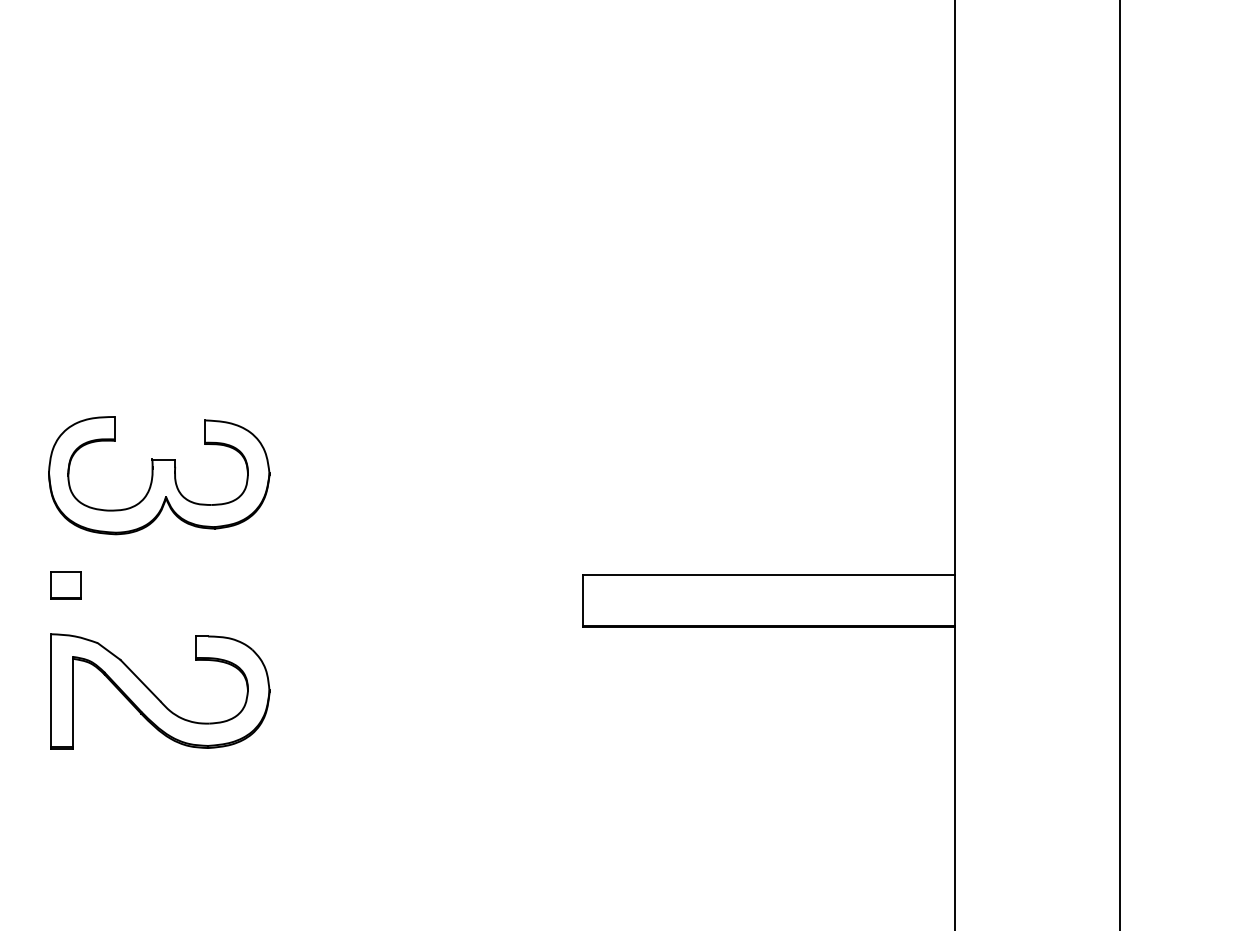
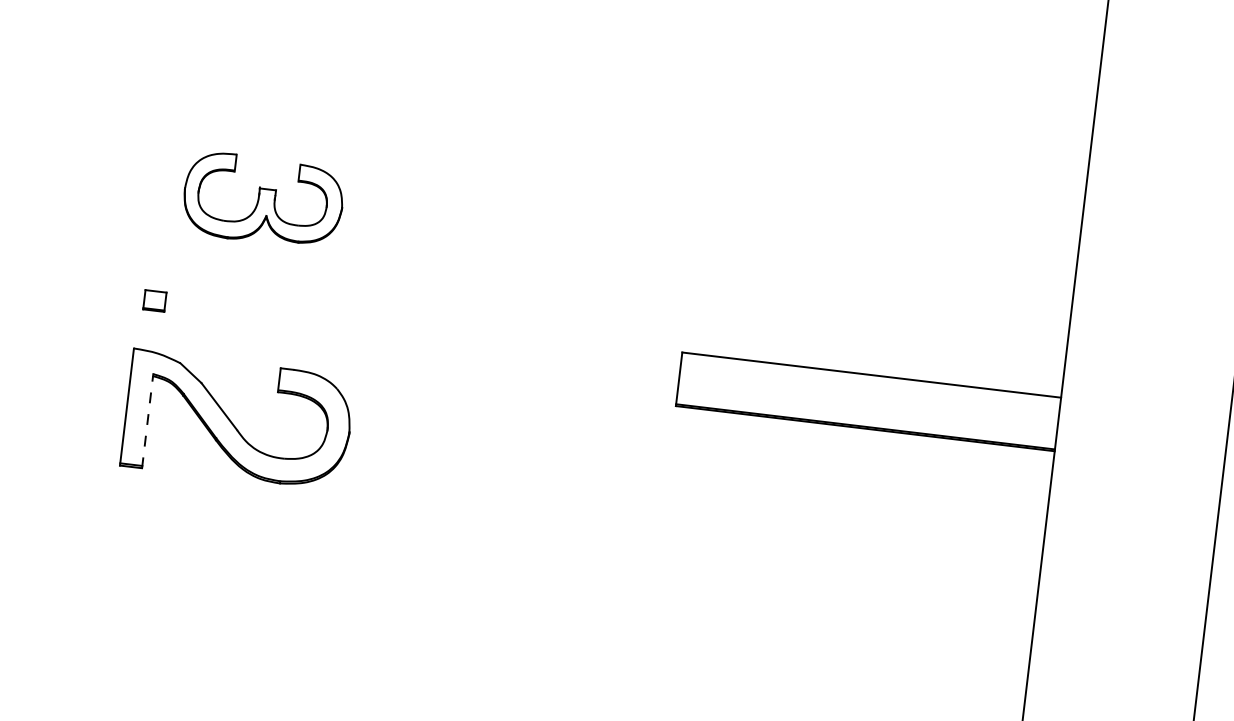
part: (159, 475) -> (263, 200), size x0.7
part: (65, 585) -> (154, 300), size x0.7
line: (72, 703) -> (147, 421), solid -> dashed

